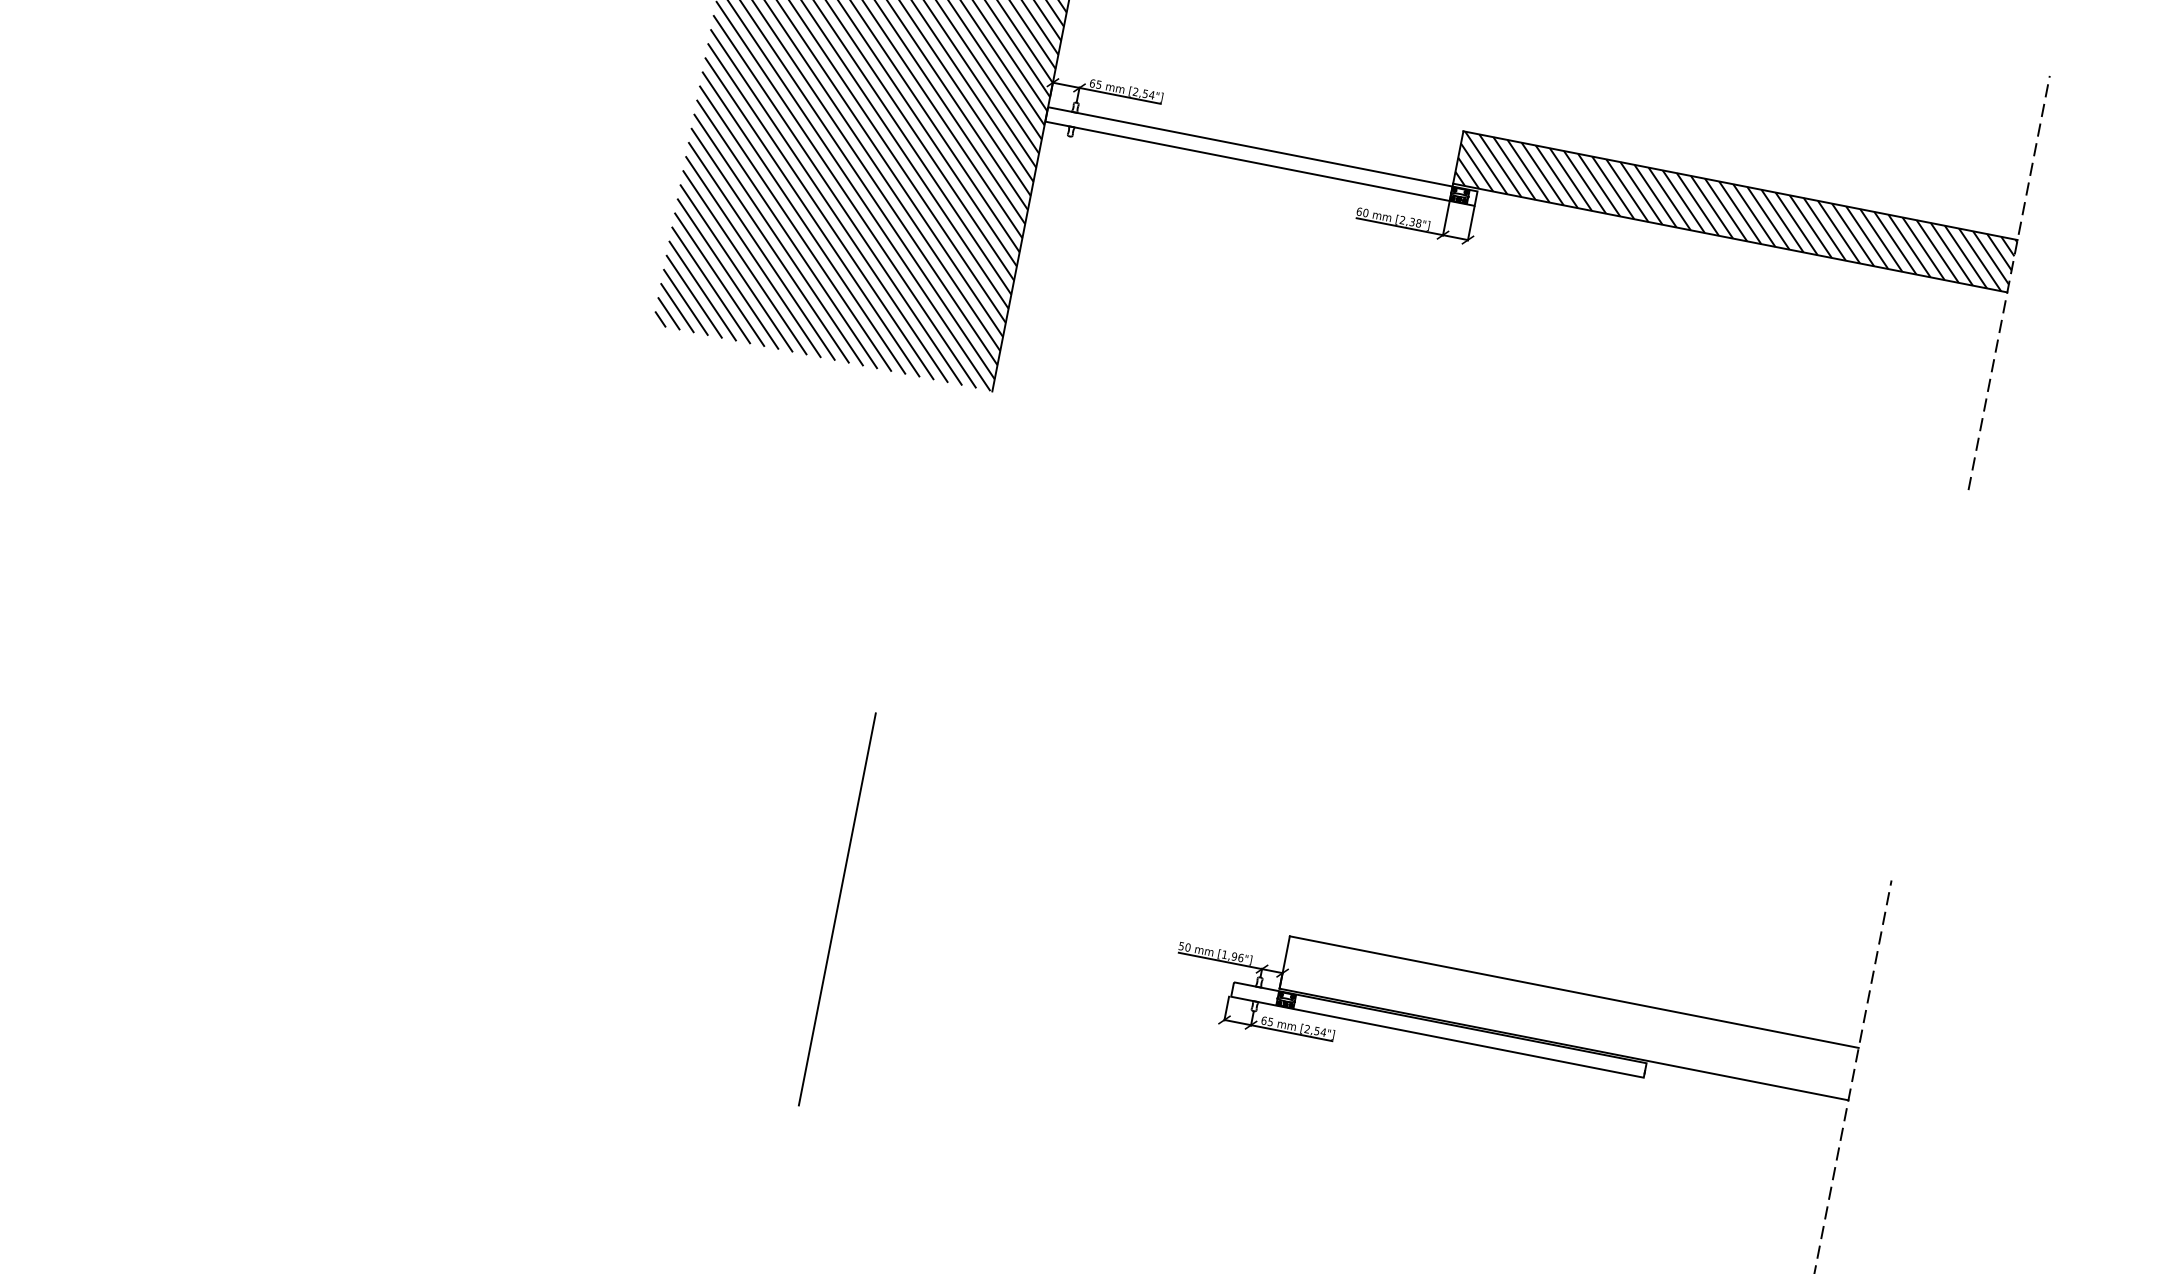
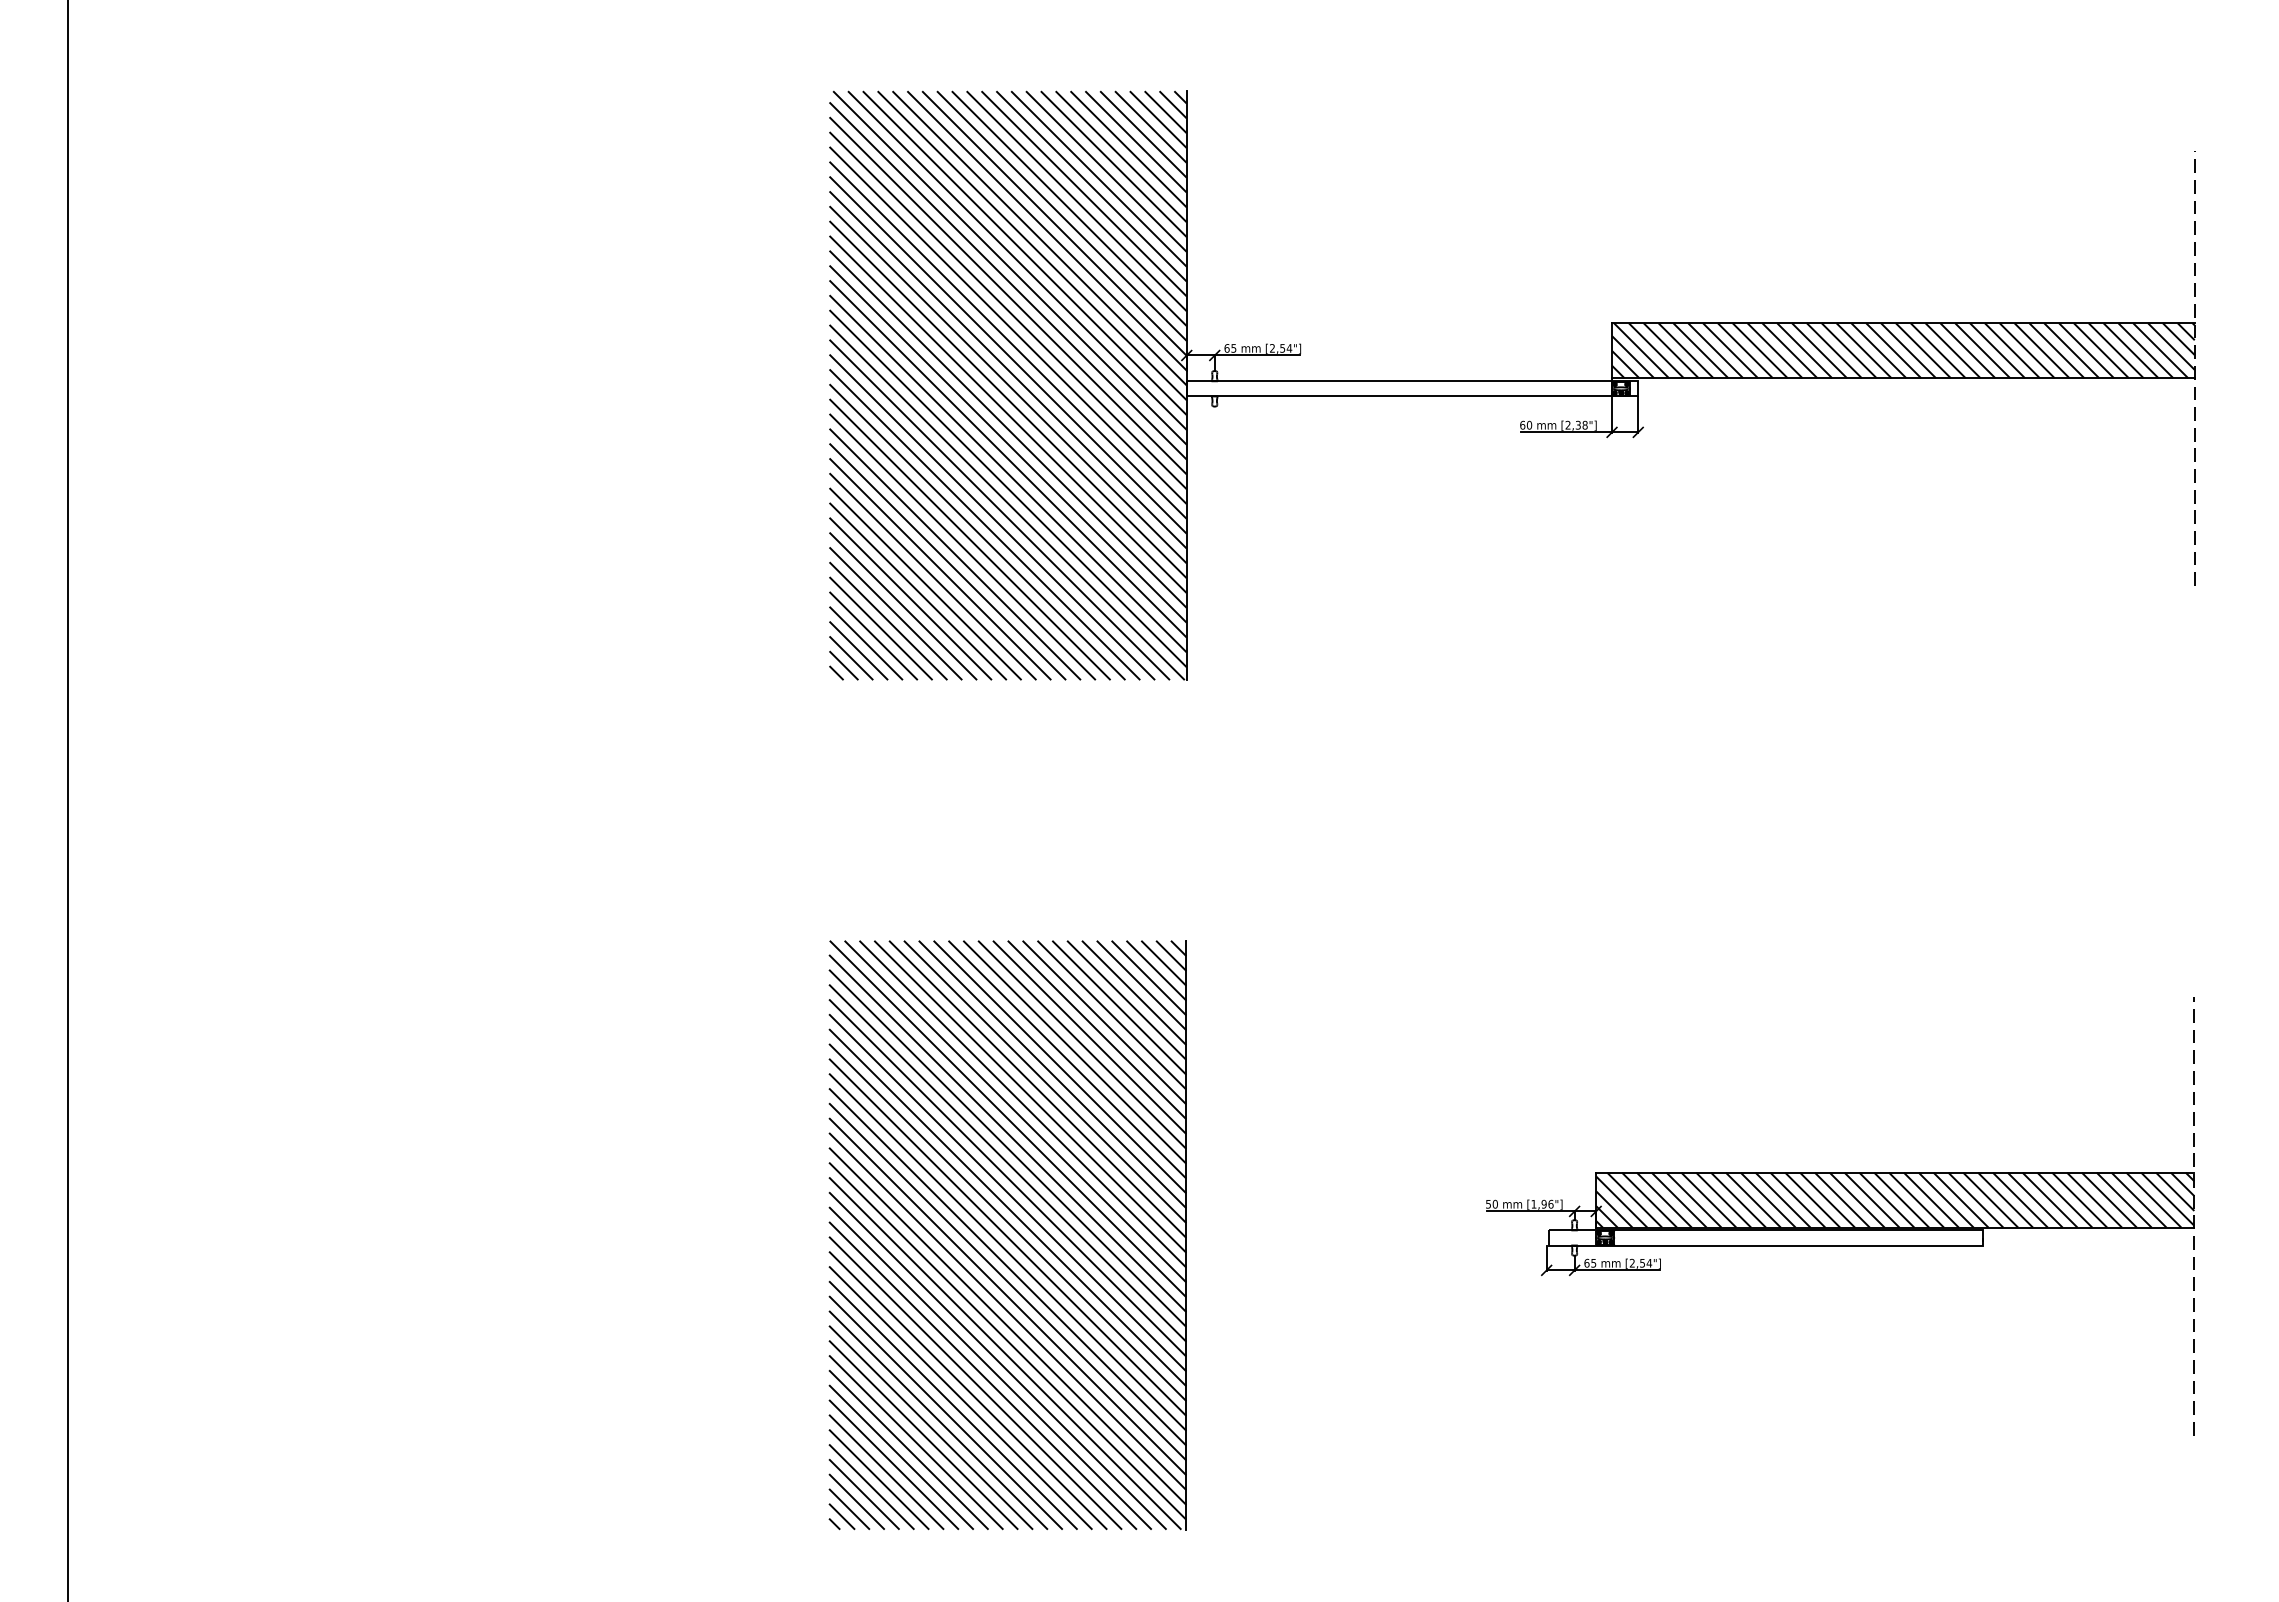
part: (718, 886) -> (1007, 1235), size x1.43
hatch: (1569, 1017) -> (1895, 1199), added

